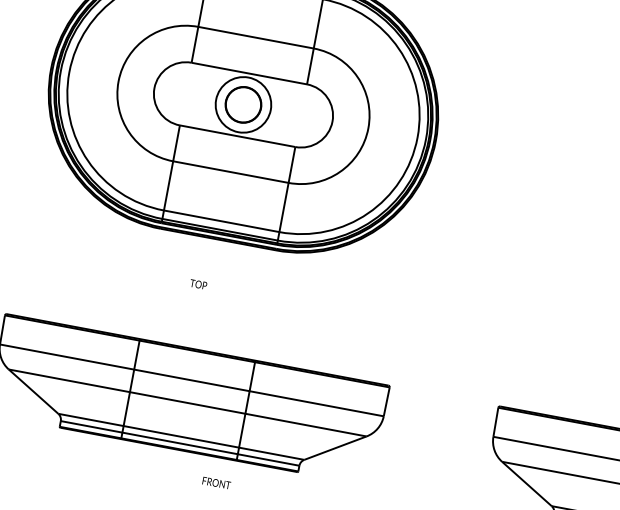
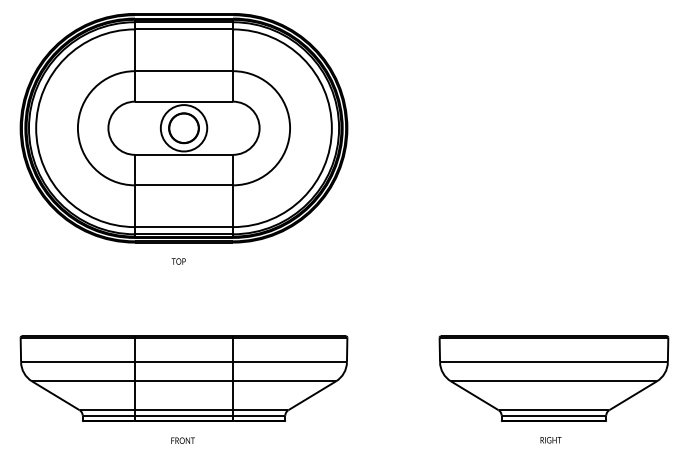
text: (198, 284) -> (178, 261), moved
text: (216, 482) -> (182, 440), moved

